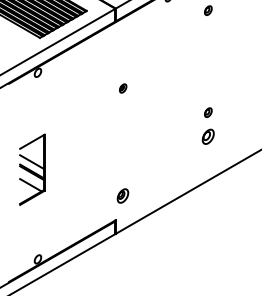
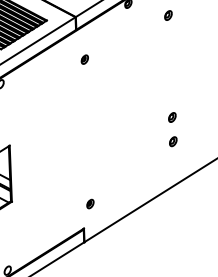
part: (123, 88) -> (85, 59), moved
part: (208, 136) -> (173, 141), size x0.62
part: (123, 195) -> (90, 203), size x0.62

